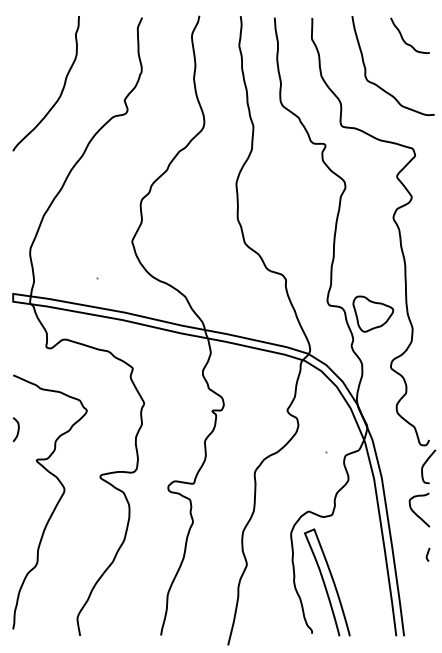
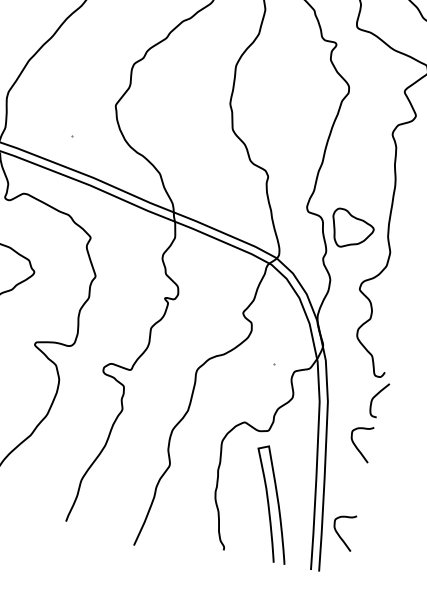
curve: (427, 554) -> (359, 491), removed
curve: (325, 583) -> (269, 504), moved
curve: (415, 597) -> (338, 533), added

